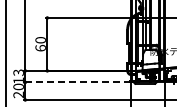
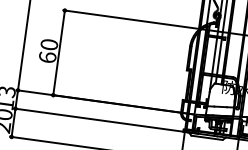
line: (76, 82) -> (97, 120), dashed -> solid

